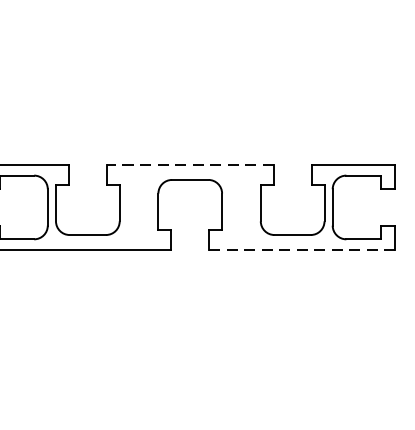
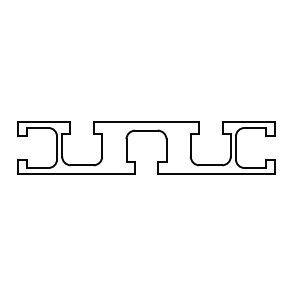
line: (190, 165) -> (146, 121), dashed -> solid
line: (303, 249) -> (217, 174), dashed -> solid

